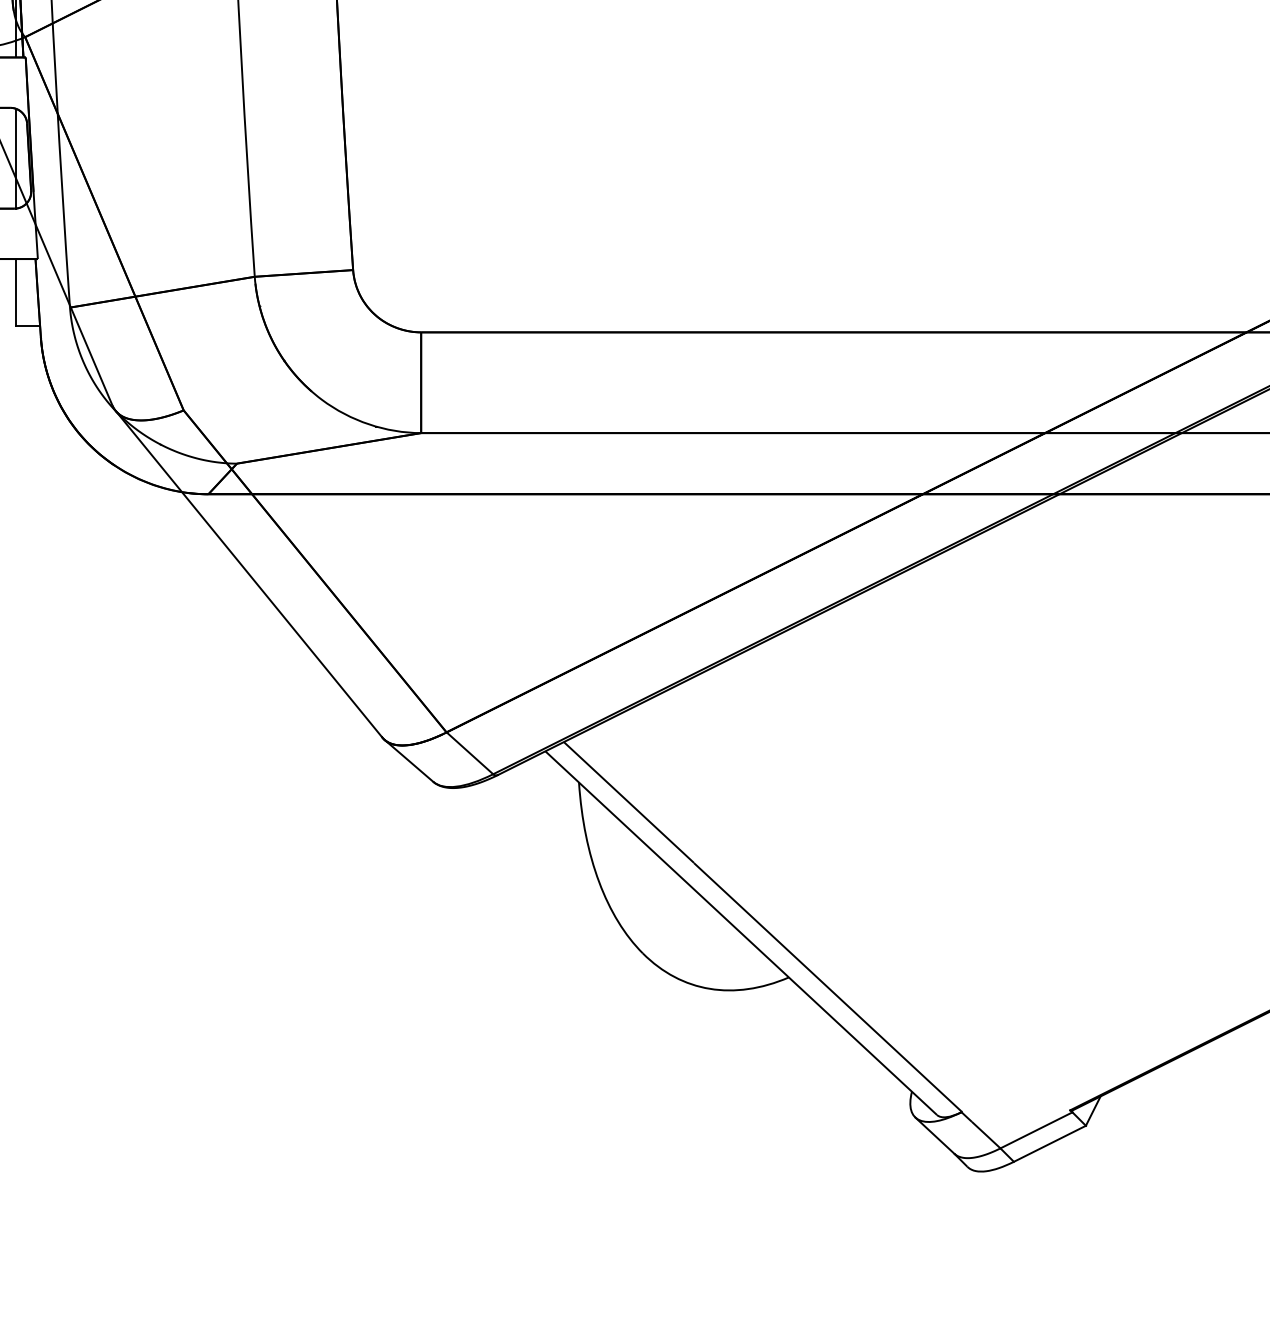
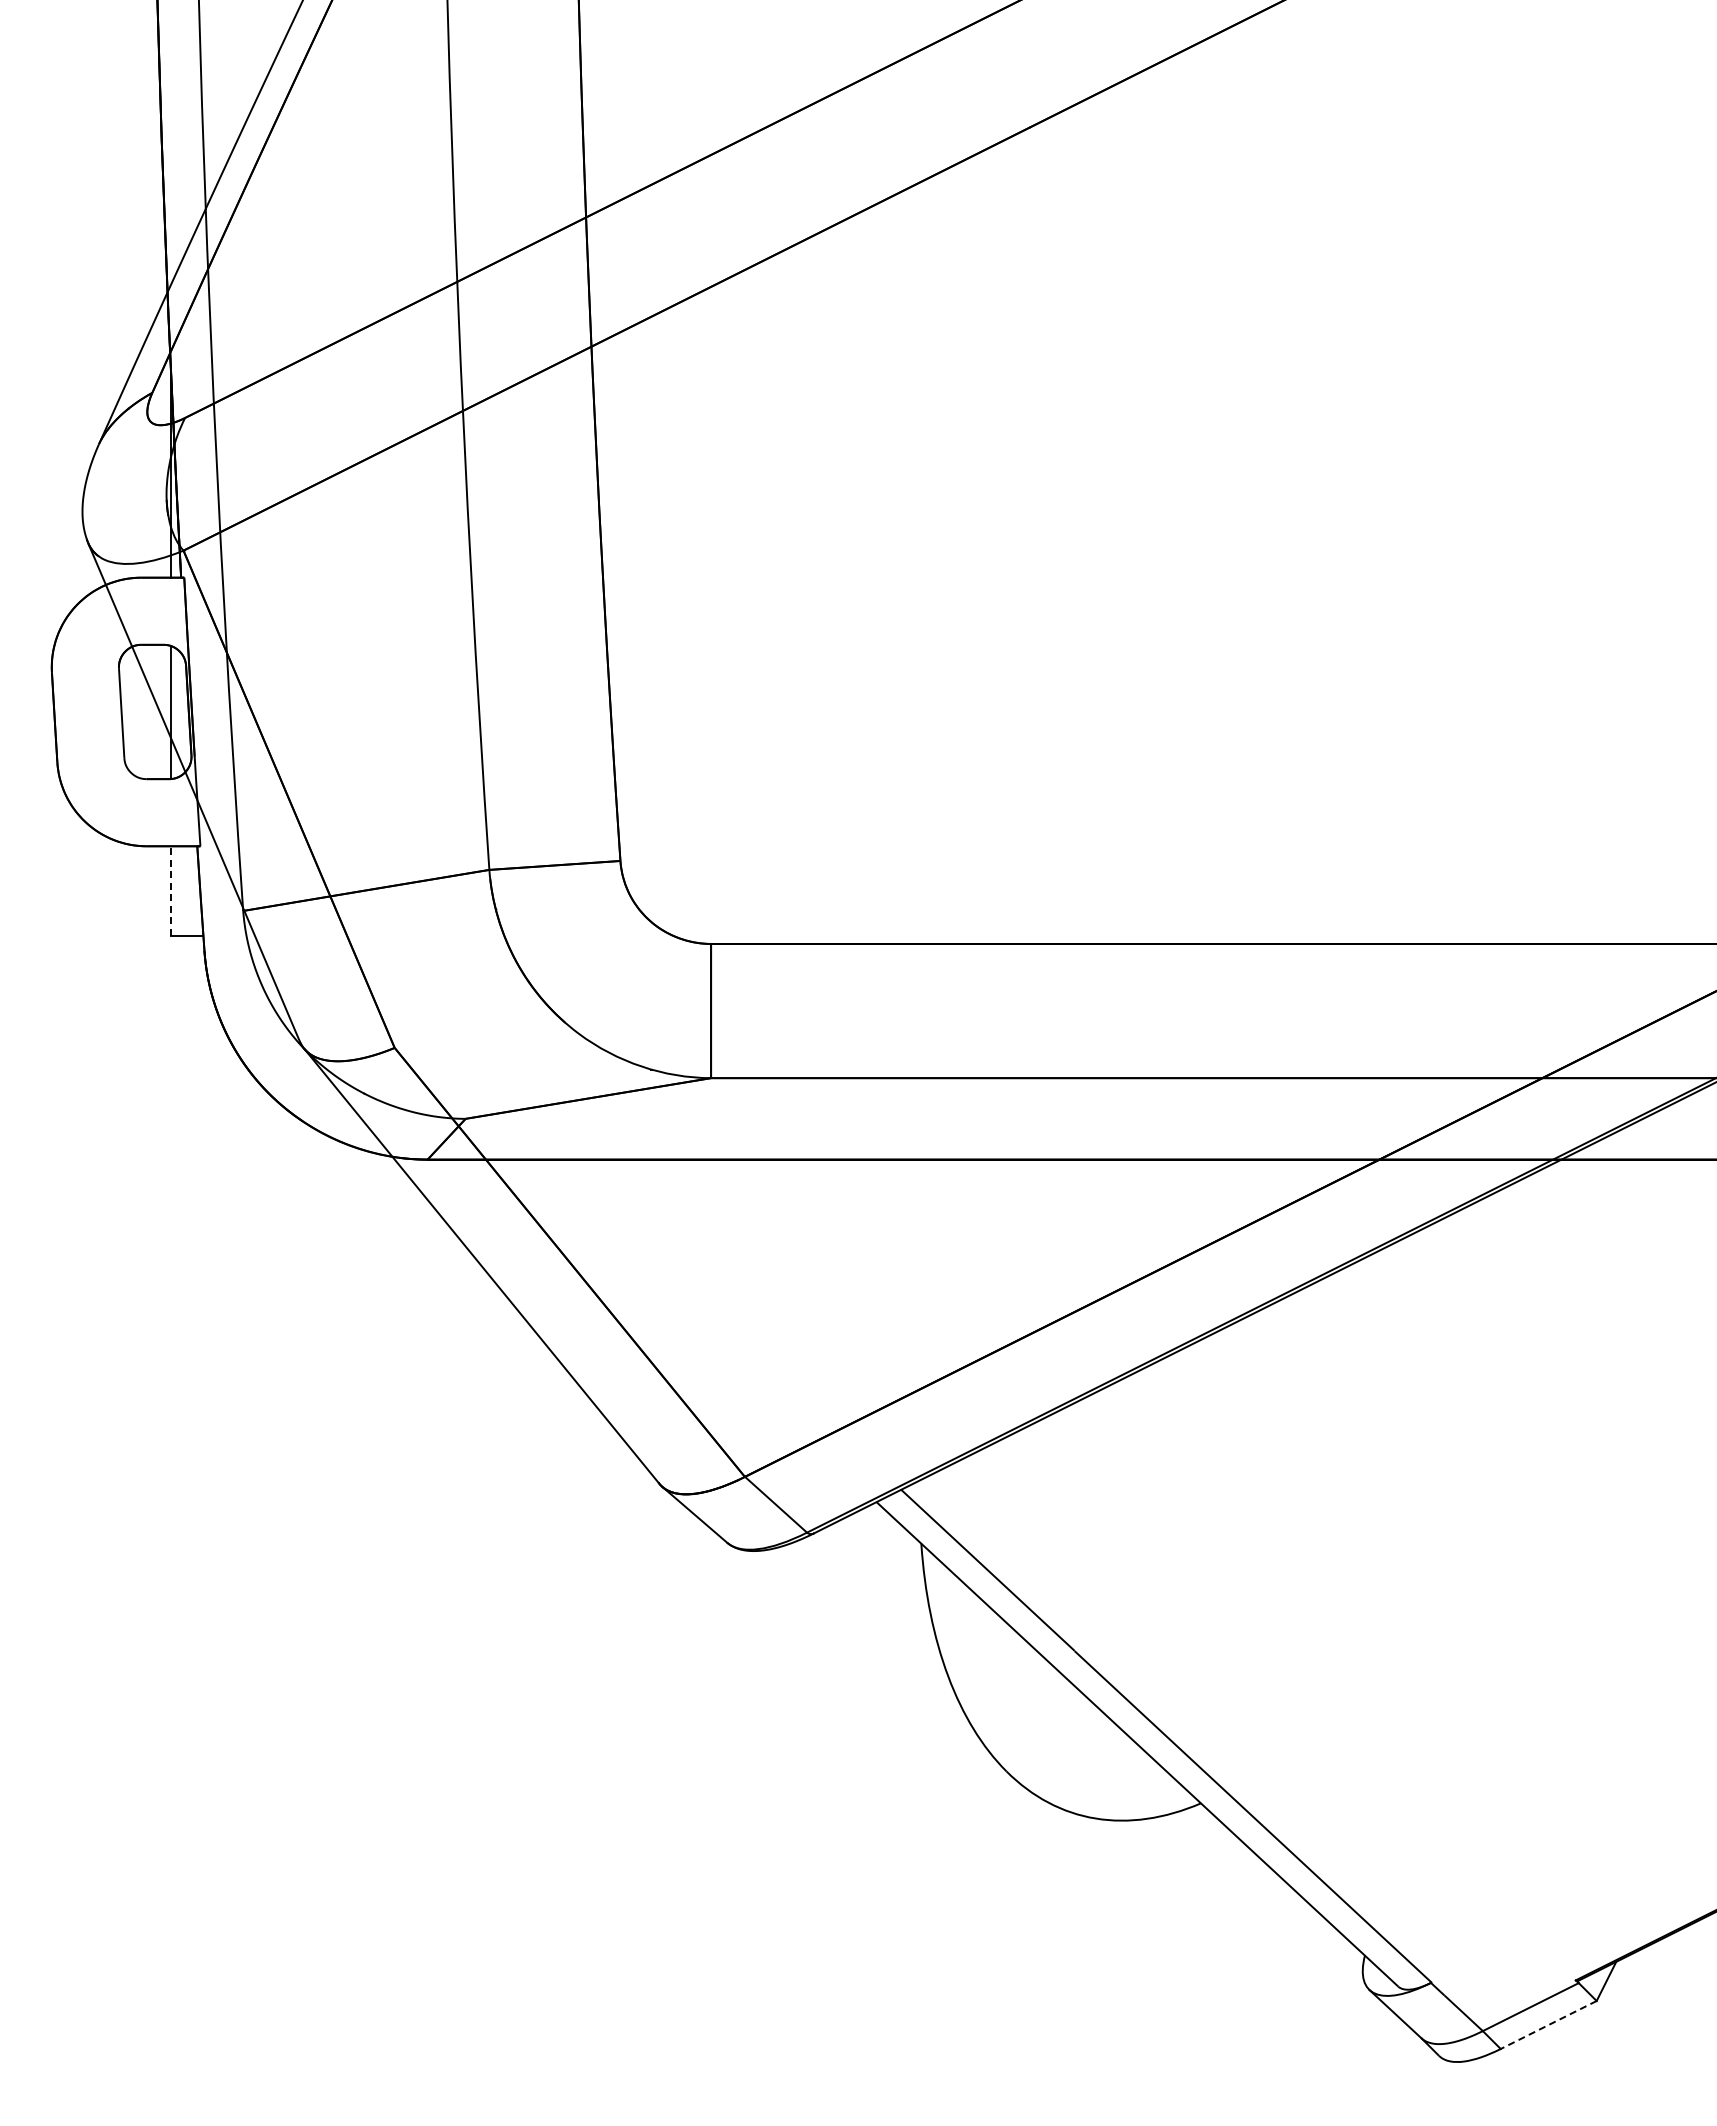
line: (15, 293) -> (170, 891), solid -> dashed
line: (1049, 1144) -> (1548, 2025), solid -> dashed

